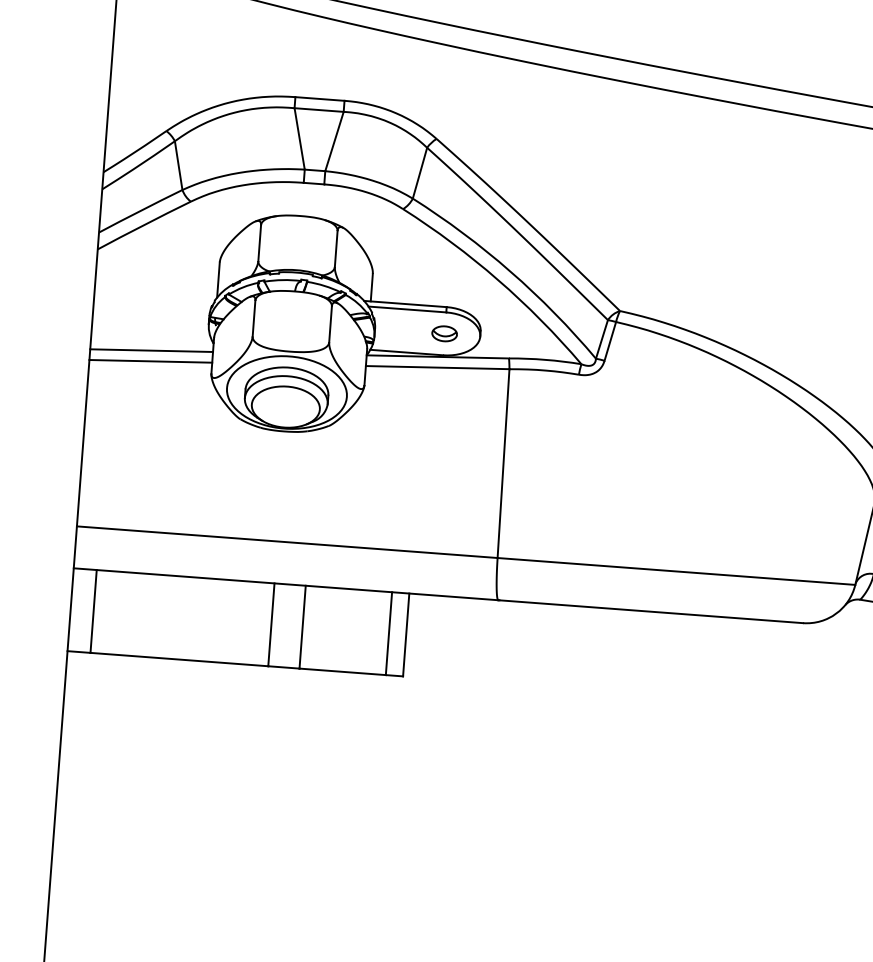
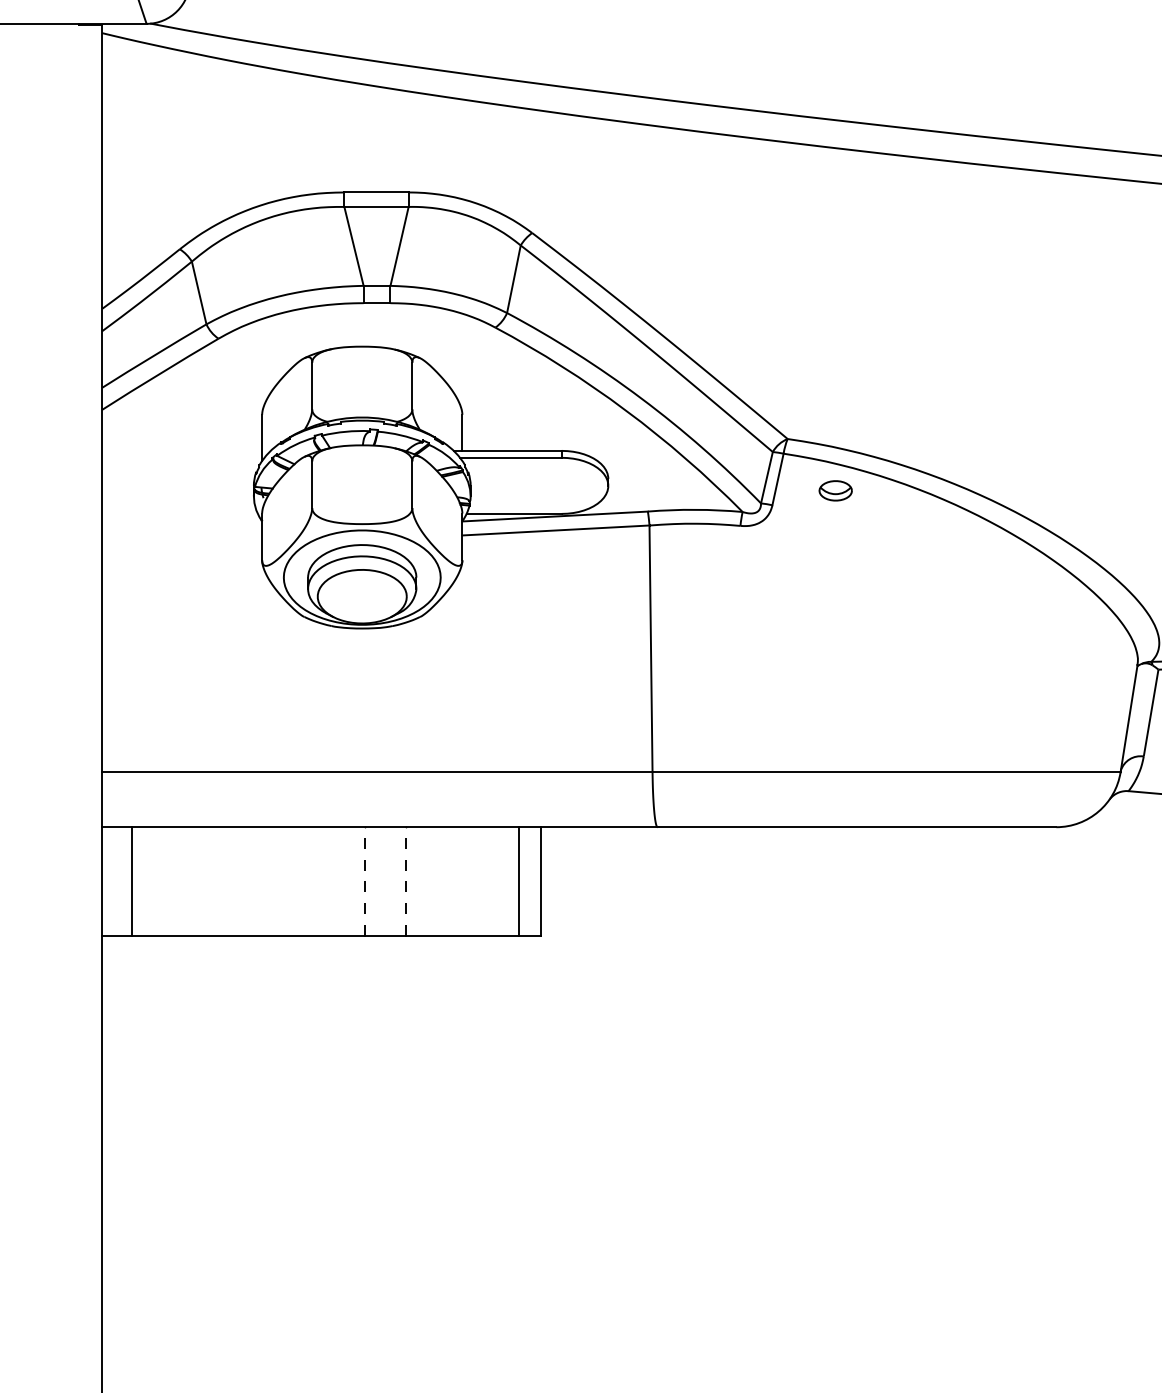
part: (444, 333) -> (835, 490), moved
line: (151, 350) -> (182, 536), removed
line: (151, 361) -> (182, 550), removed
line: (271, 624) -> (364, 880), solid -> dashed
line: (302, 626) -> (405, 880), solid -> dashed

